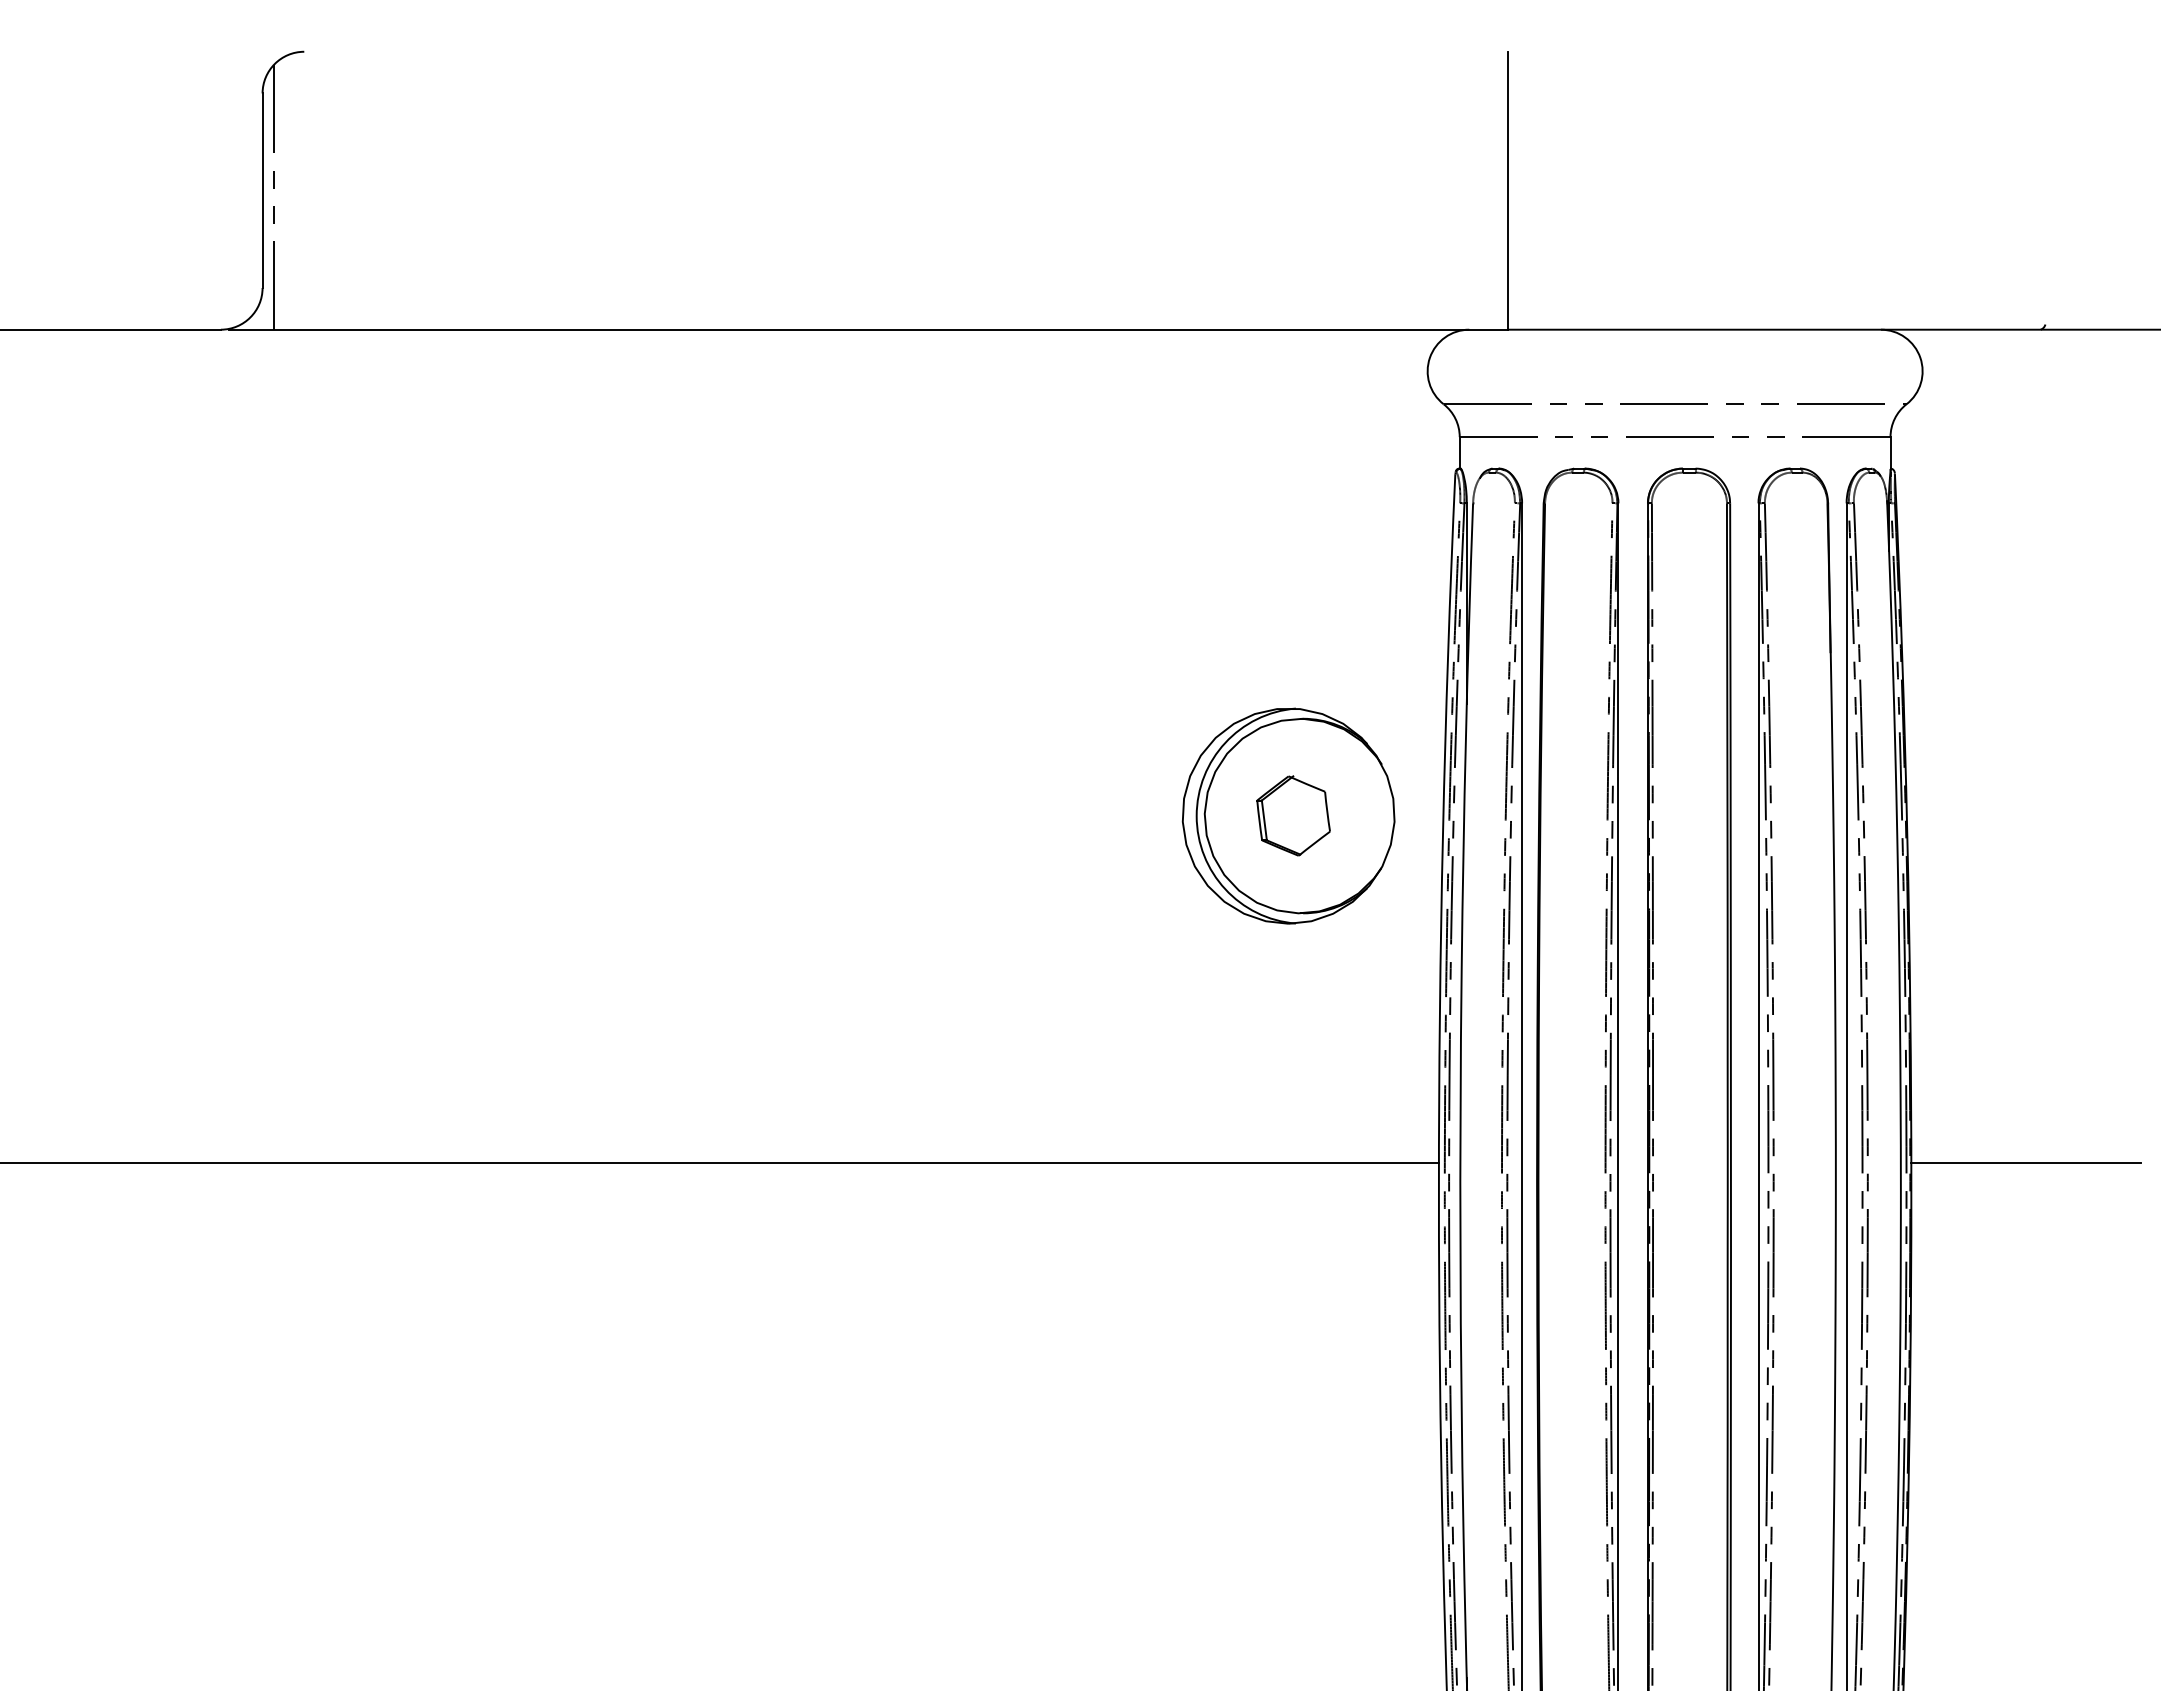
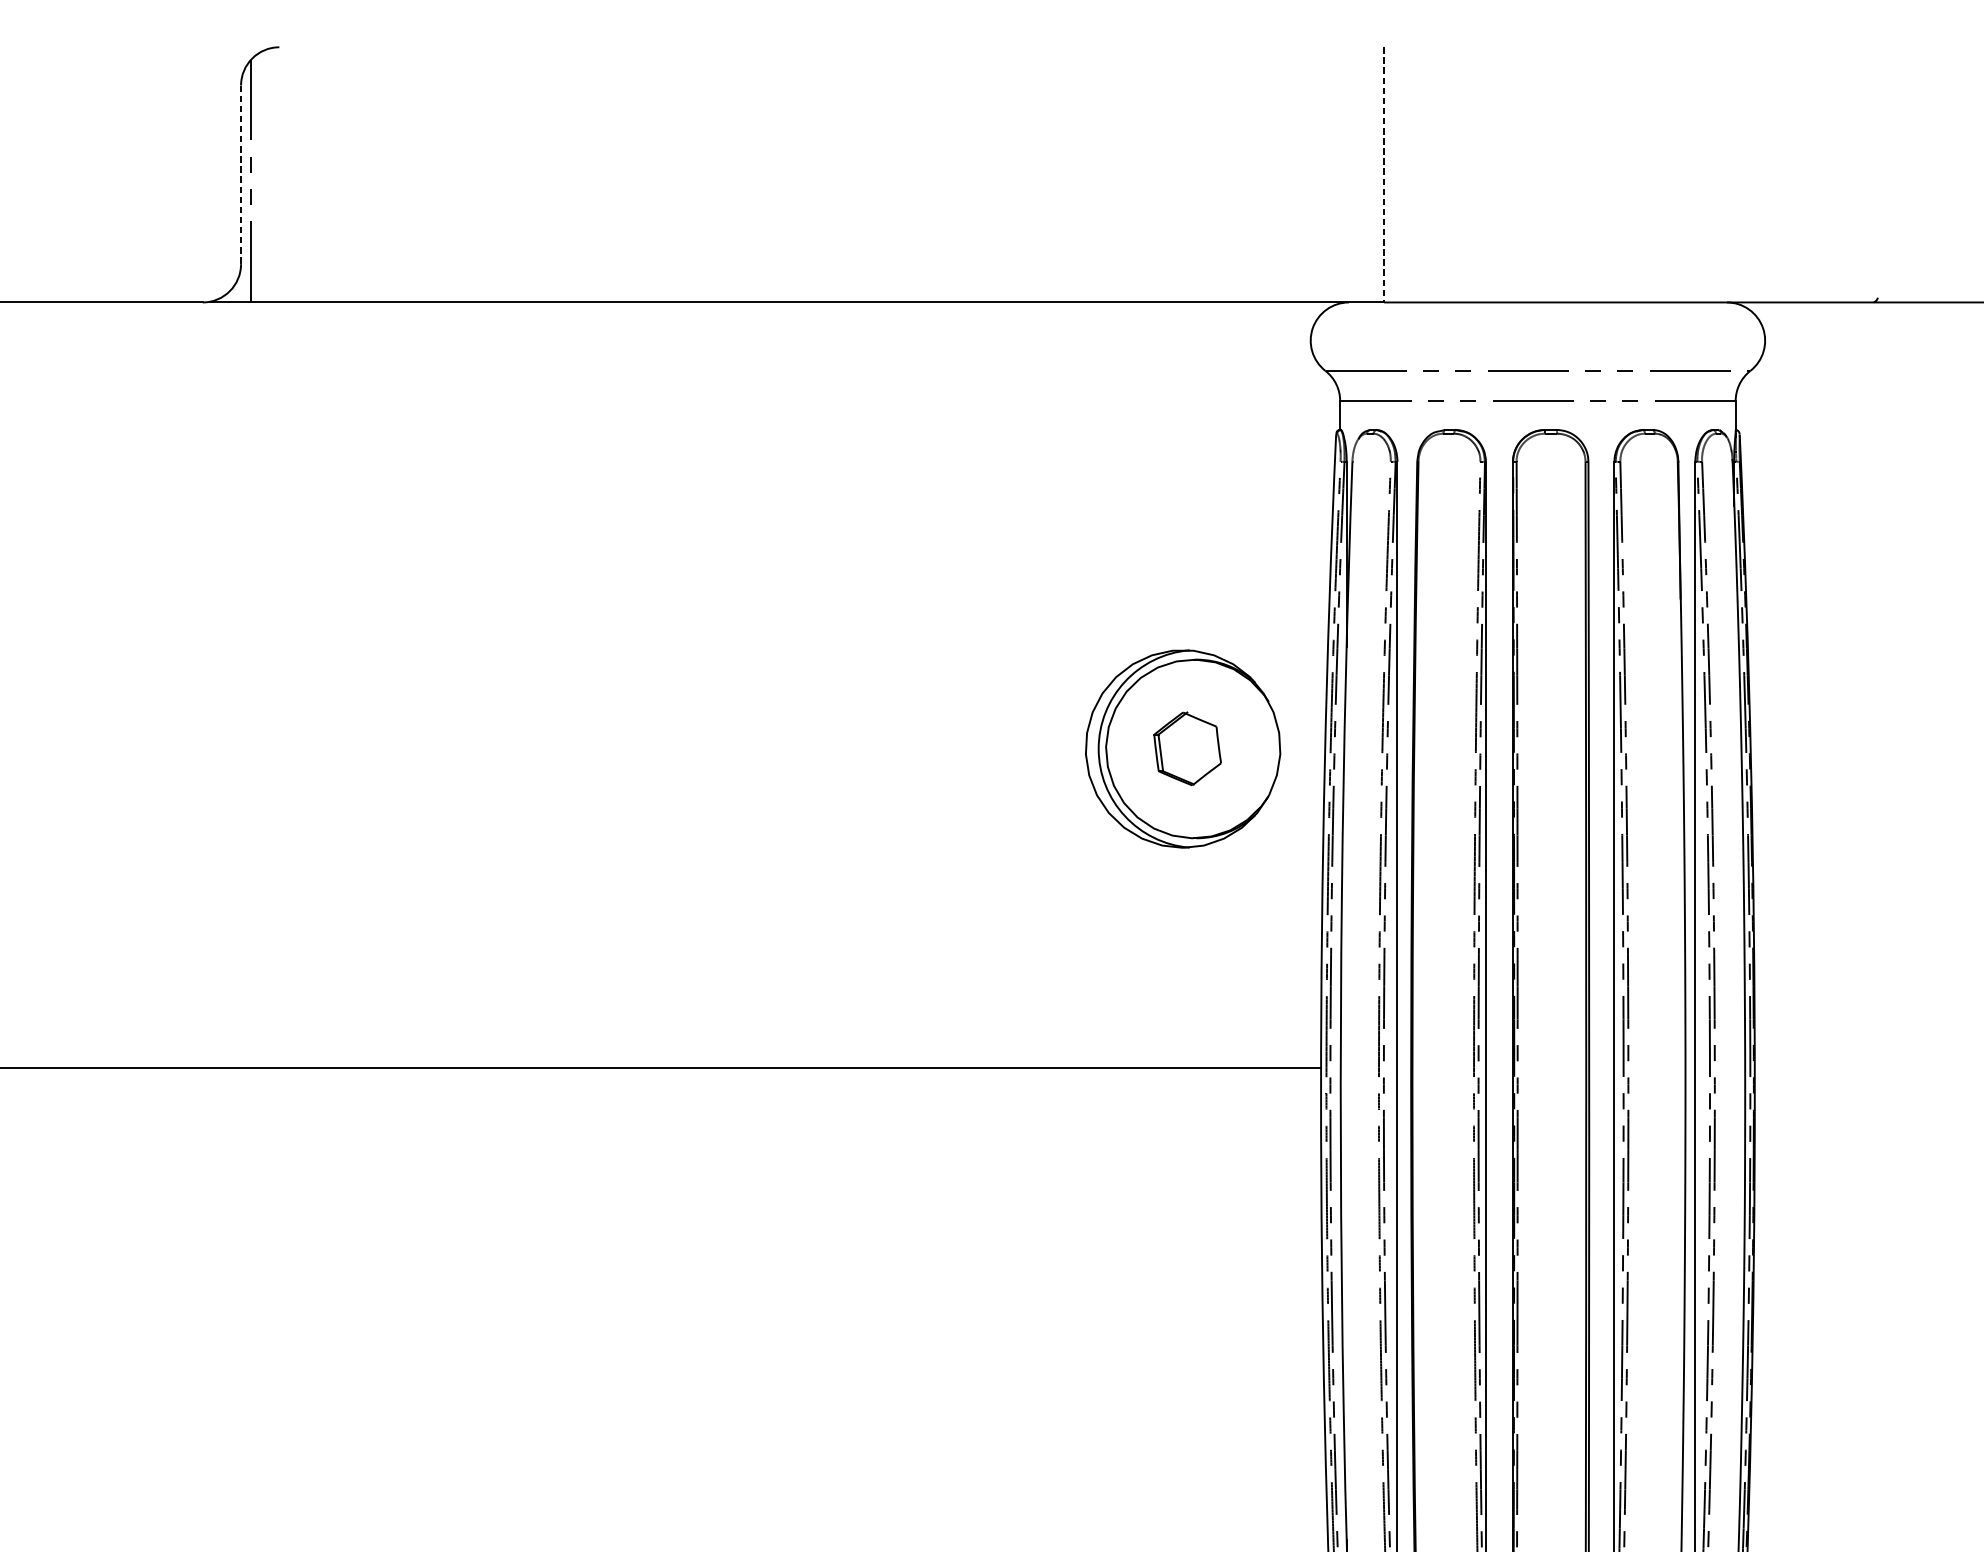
line: (1507, 190) -> (1384, 174), solid -> dashed
line: (262, 191) -> (240, 175), solid -> dashed
line: (2025, 1163) -> (1859, 1067), removed

